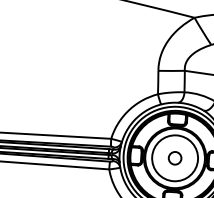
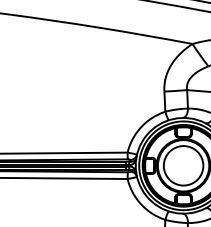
circle: (175, 157) -> (183, 165), removed

